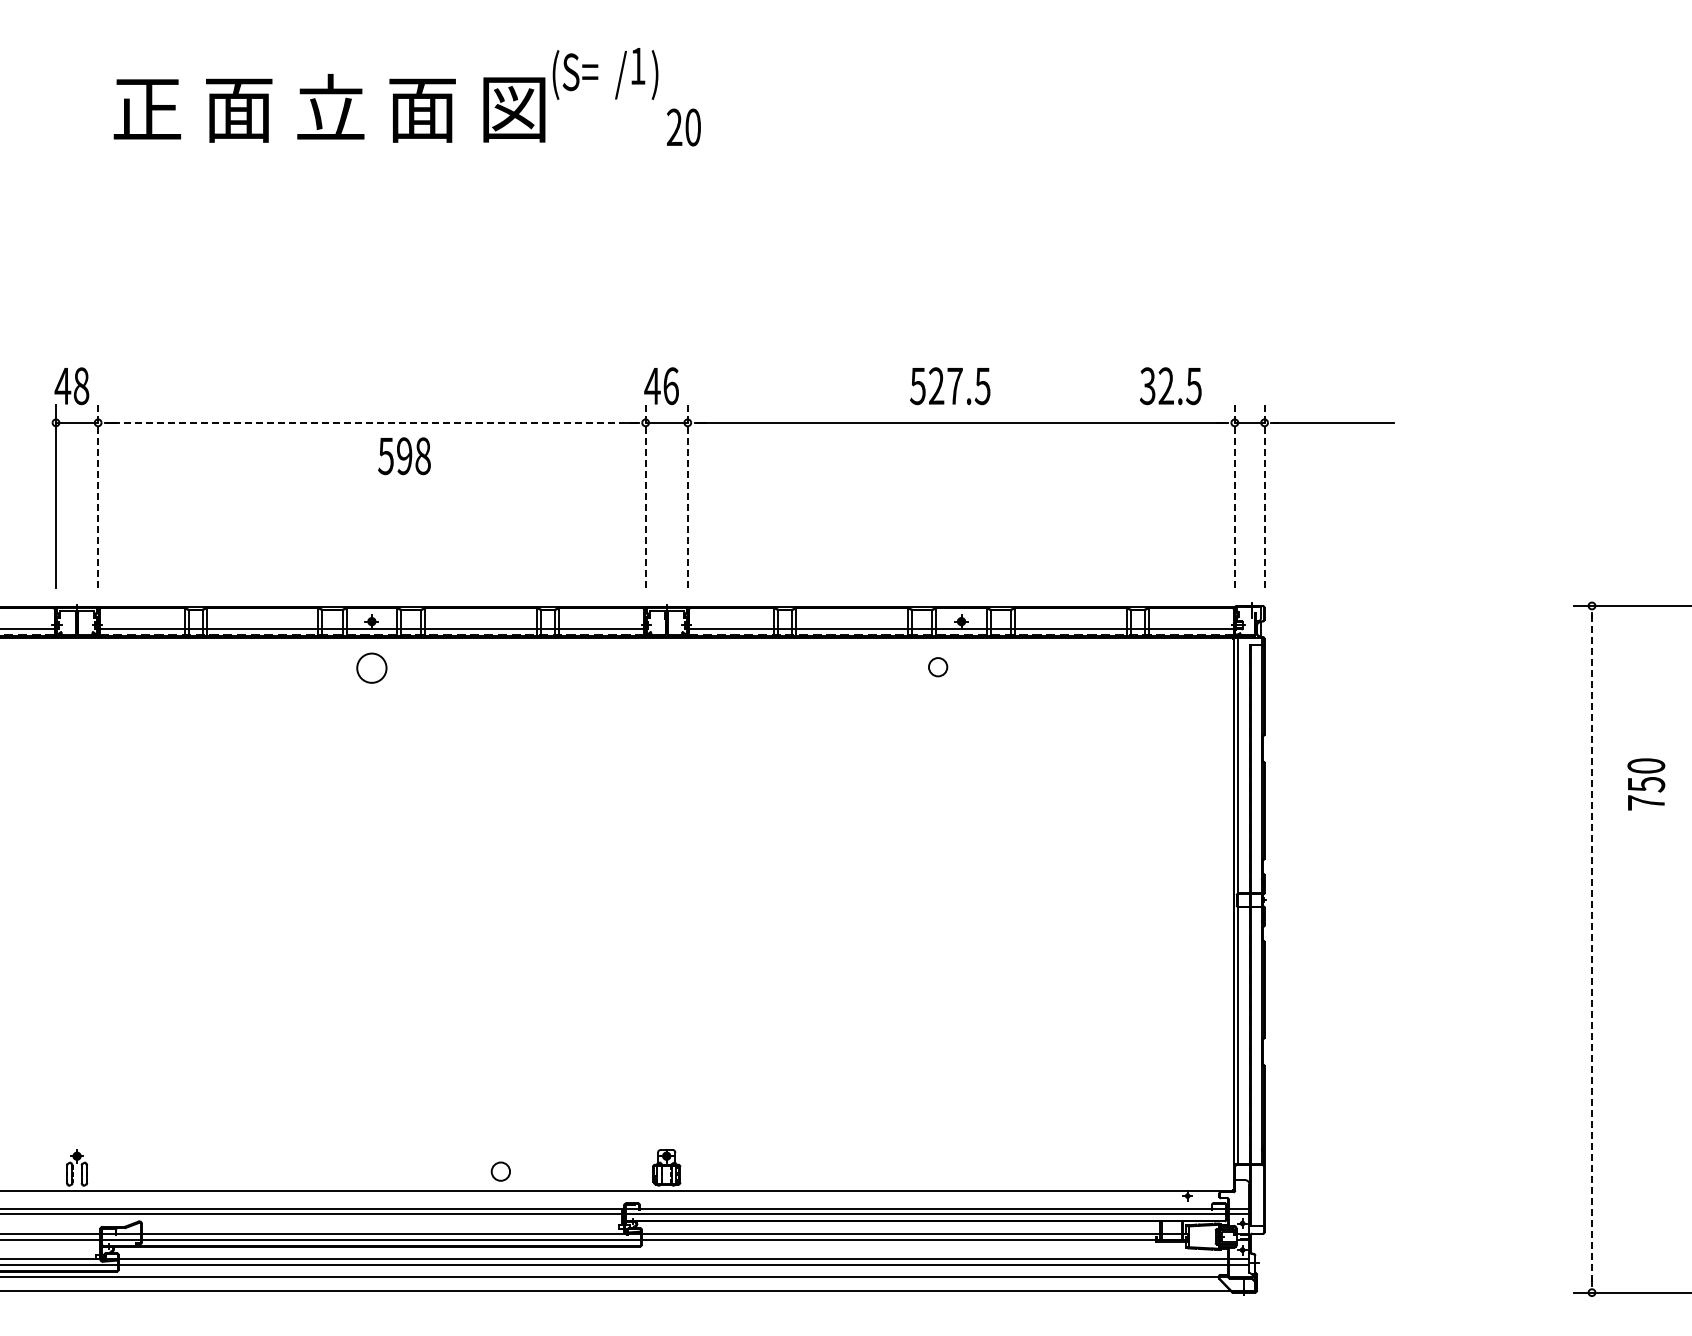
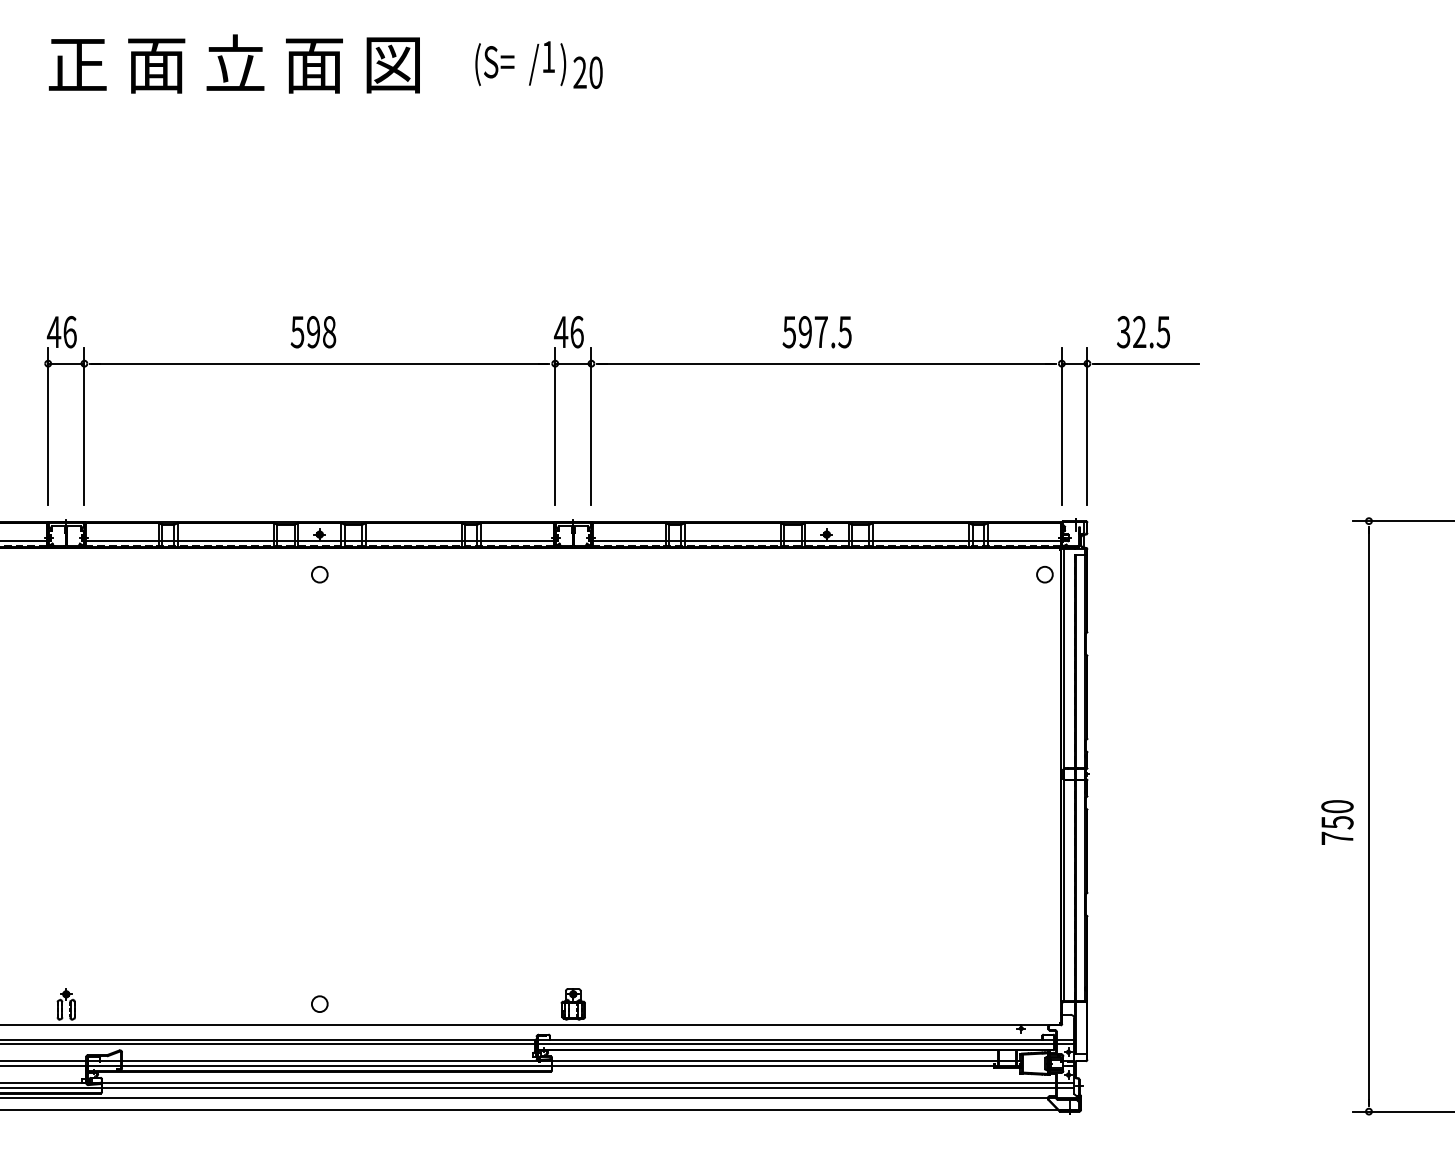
text: (329, 108) -> (234, 64), moved
text: (683, 127) -> (587, 72), moved
text: (81, 385) -> (70, 331), 48 -> 46
text: (936, 386) -> (805, 332), 527.5 -> 597.5
text: (1170, 386) -> (1143, 332), moved
line: (371, 422) -> (319, 363), dashed -> solid
text: (404, 456) -> (313, 332), moved
line: (98, 496) -> (84, 427), dashed -> solid
line: (645, 496) -> (555, 427), dashed -> solid
line: (687, 496) -> (591, 427), dashed -> solid
line: (1234, 496) -> (1061, 427), dashed -> solid
line: (1264, 496) -> (1087, 427), dashed -> solid
circle: (938, 667) -> (1045, 574), moved
circle: (371, 668) -> (319, 574), size x0.62
text: (1646, 784) -> (1337, 822), moved
line: (1591, 949) -> (1368, 816), dashed -> solid
circle: (500, 1171) -> (319, 1004), moved

